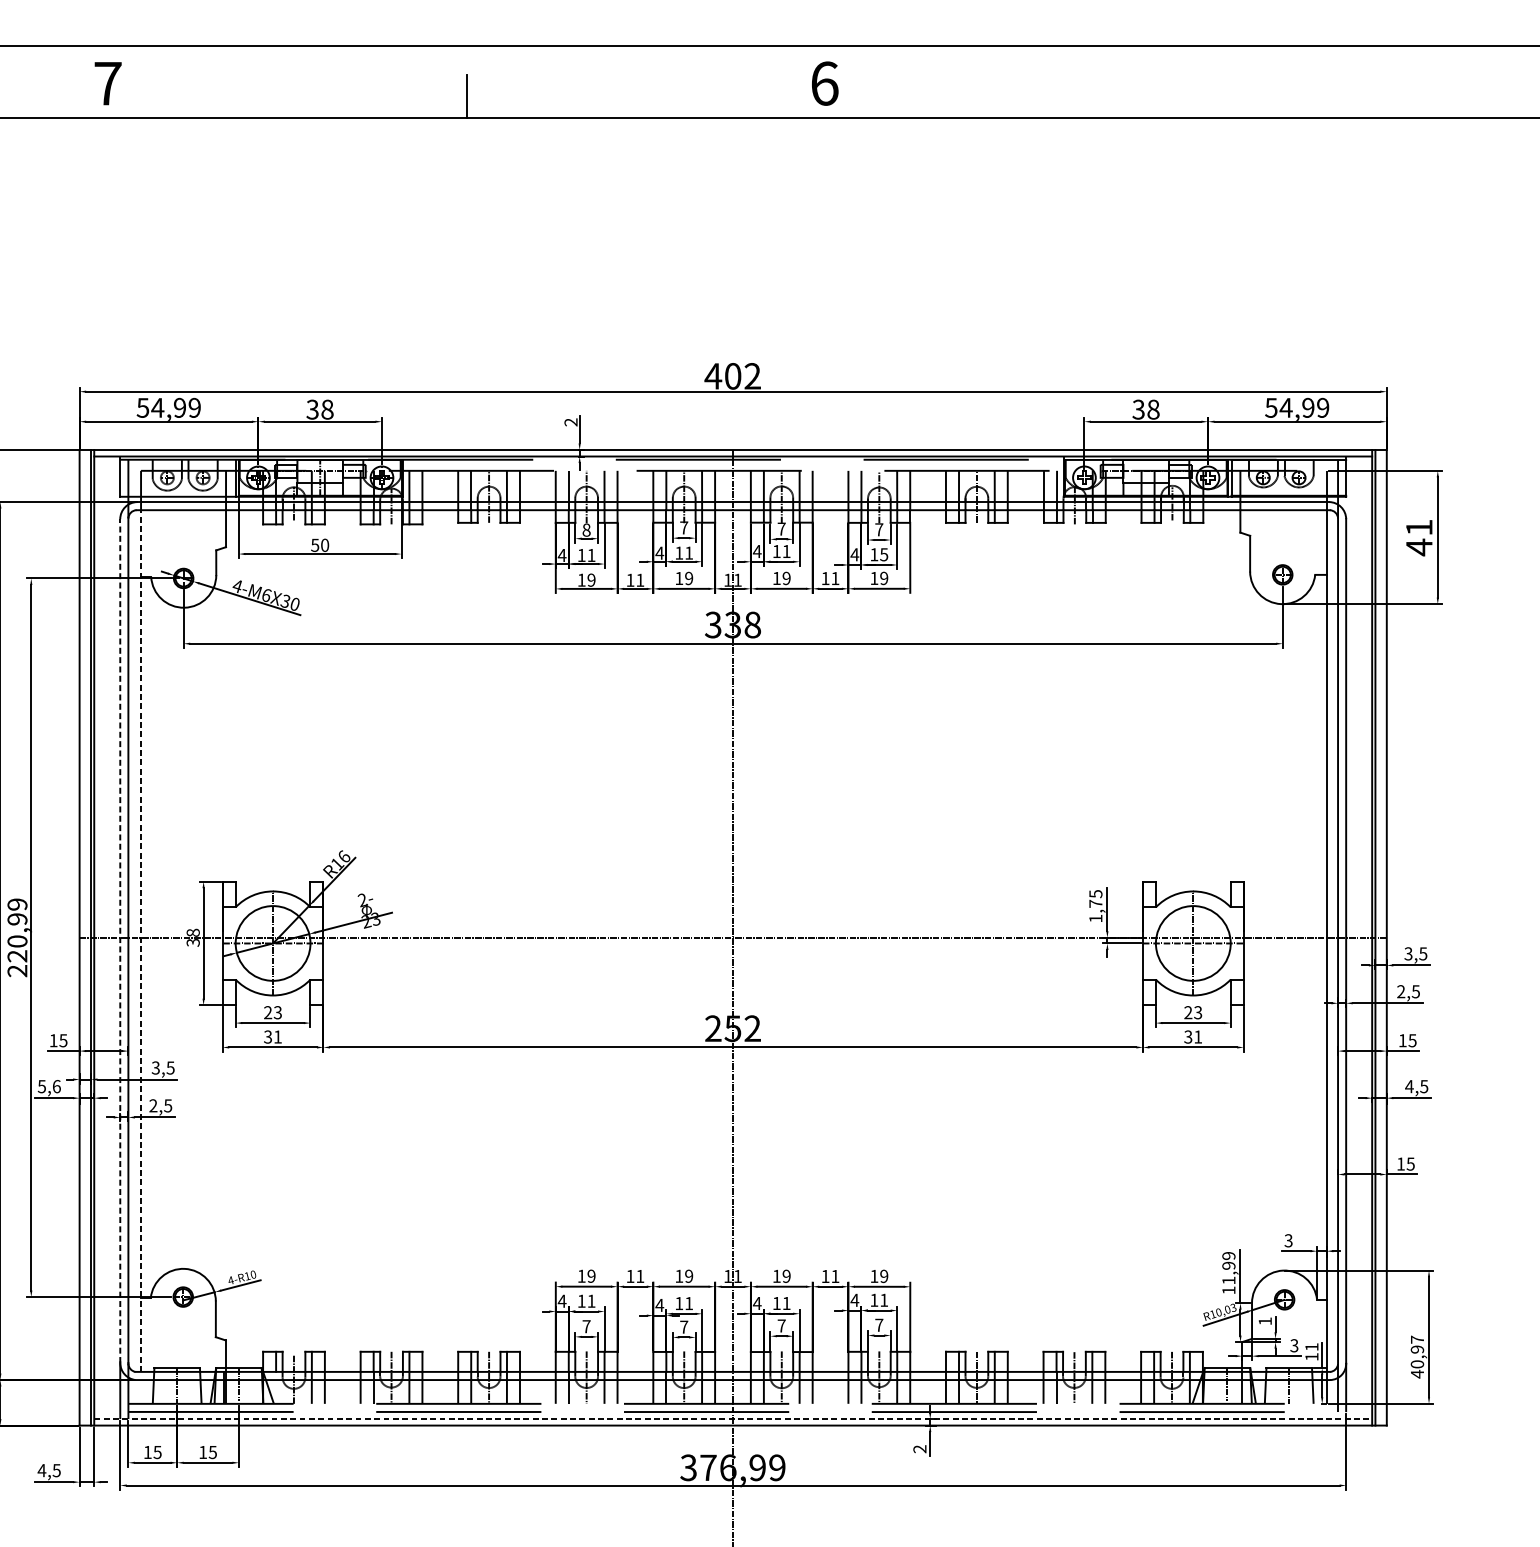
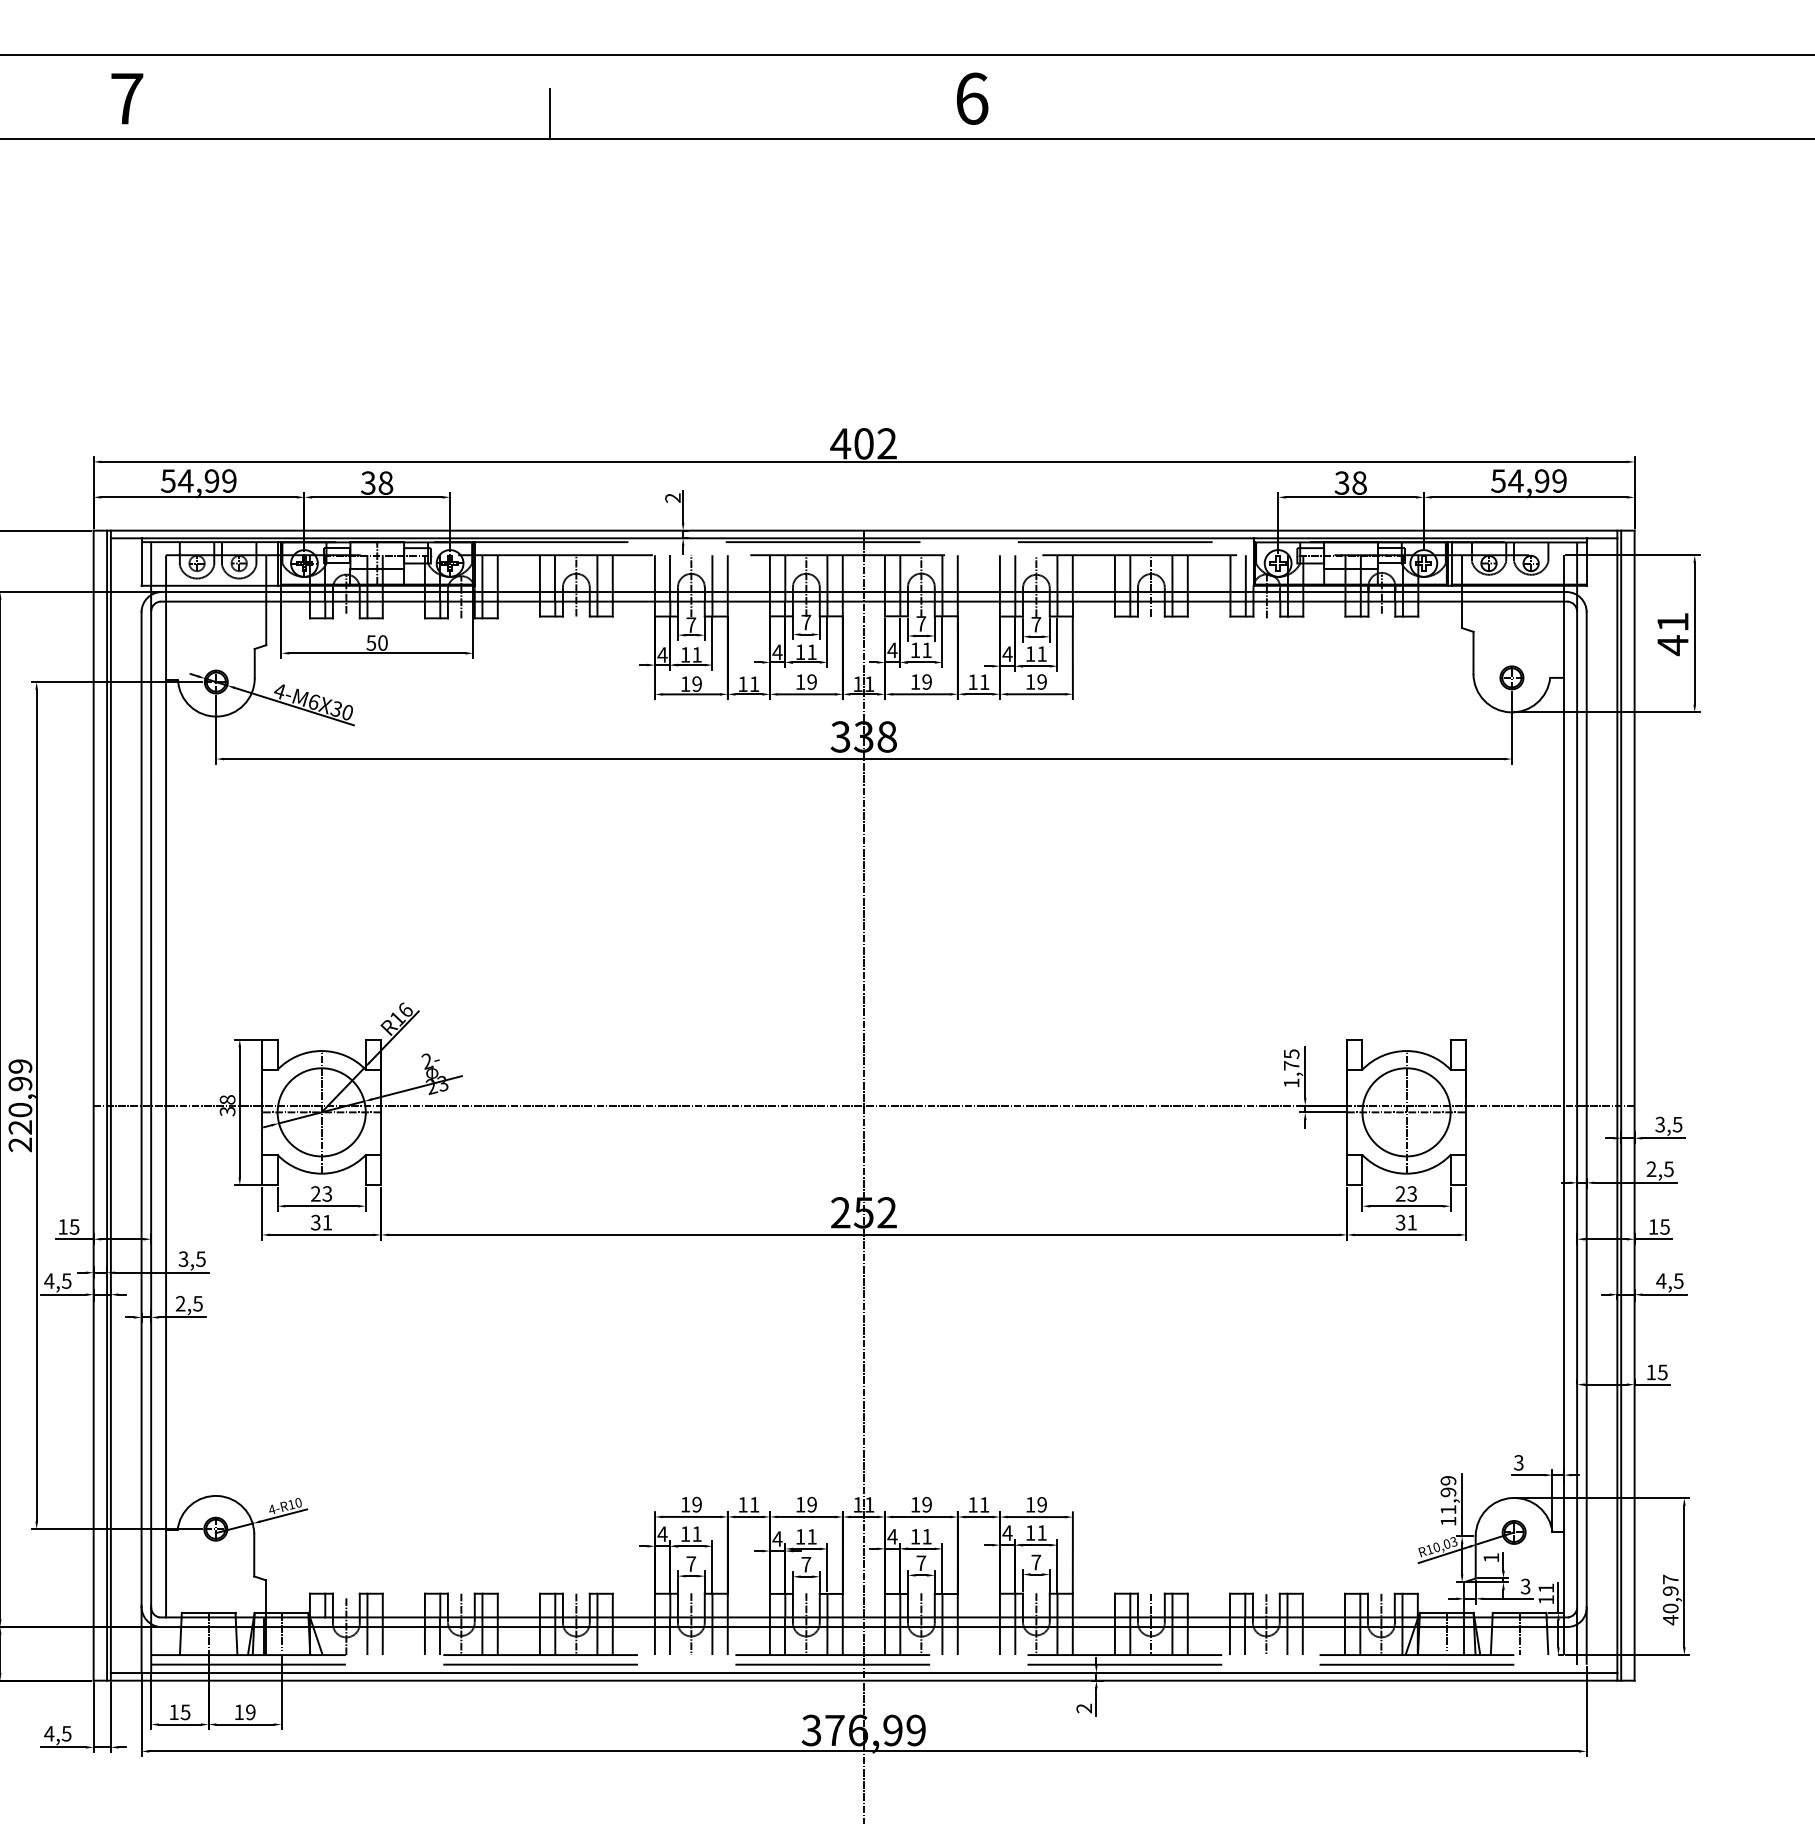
text: (586, 529) -> (691, 624), 8 -> 7
text: (883, 554) -> (1041, 653), 15 -> 11
line: (120, 940) -> (141, 1108), dashed -> solid
line: (141, 941) -> (166, 1109), dashed -> solid
text: (48, 1086) -> (57, 1280), 5,6 -> 4,5
line: (733, 1419) -> (864, 1673), dashed -> solid
text: (212, 1452) -> (250, 1712), 15 -> 19

